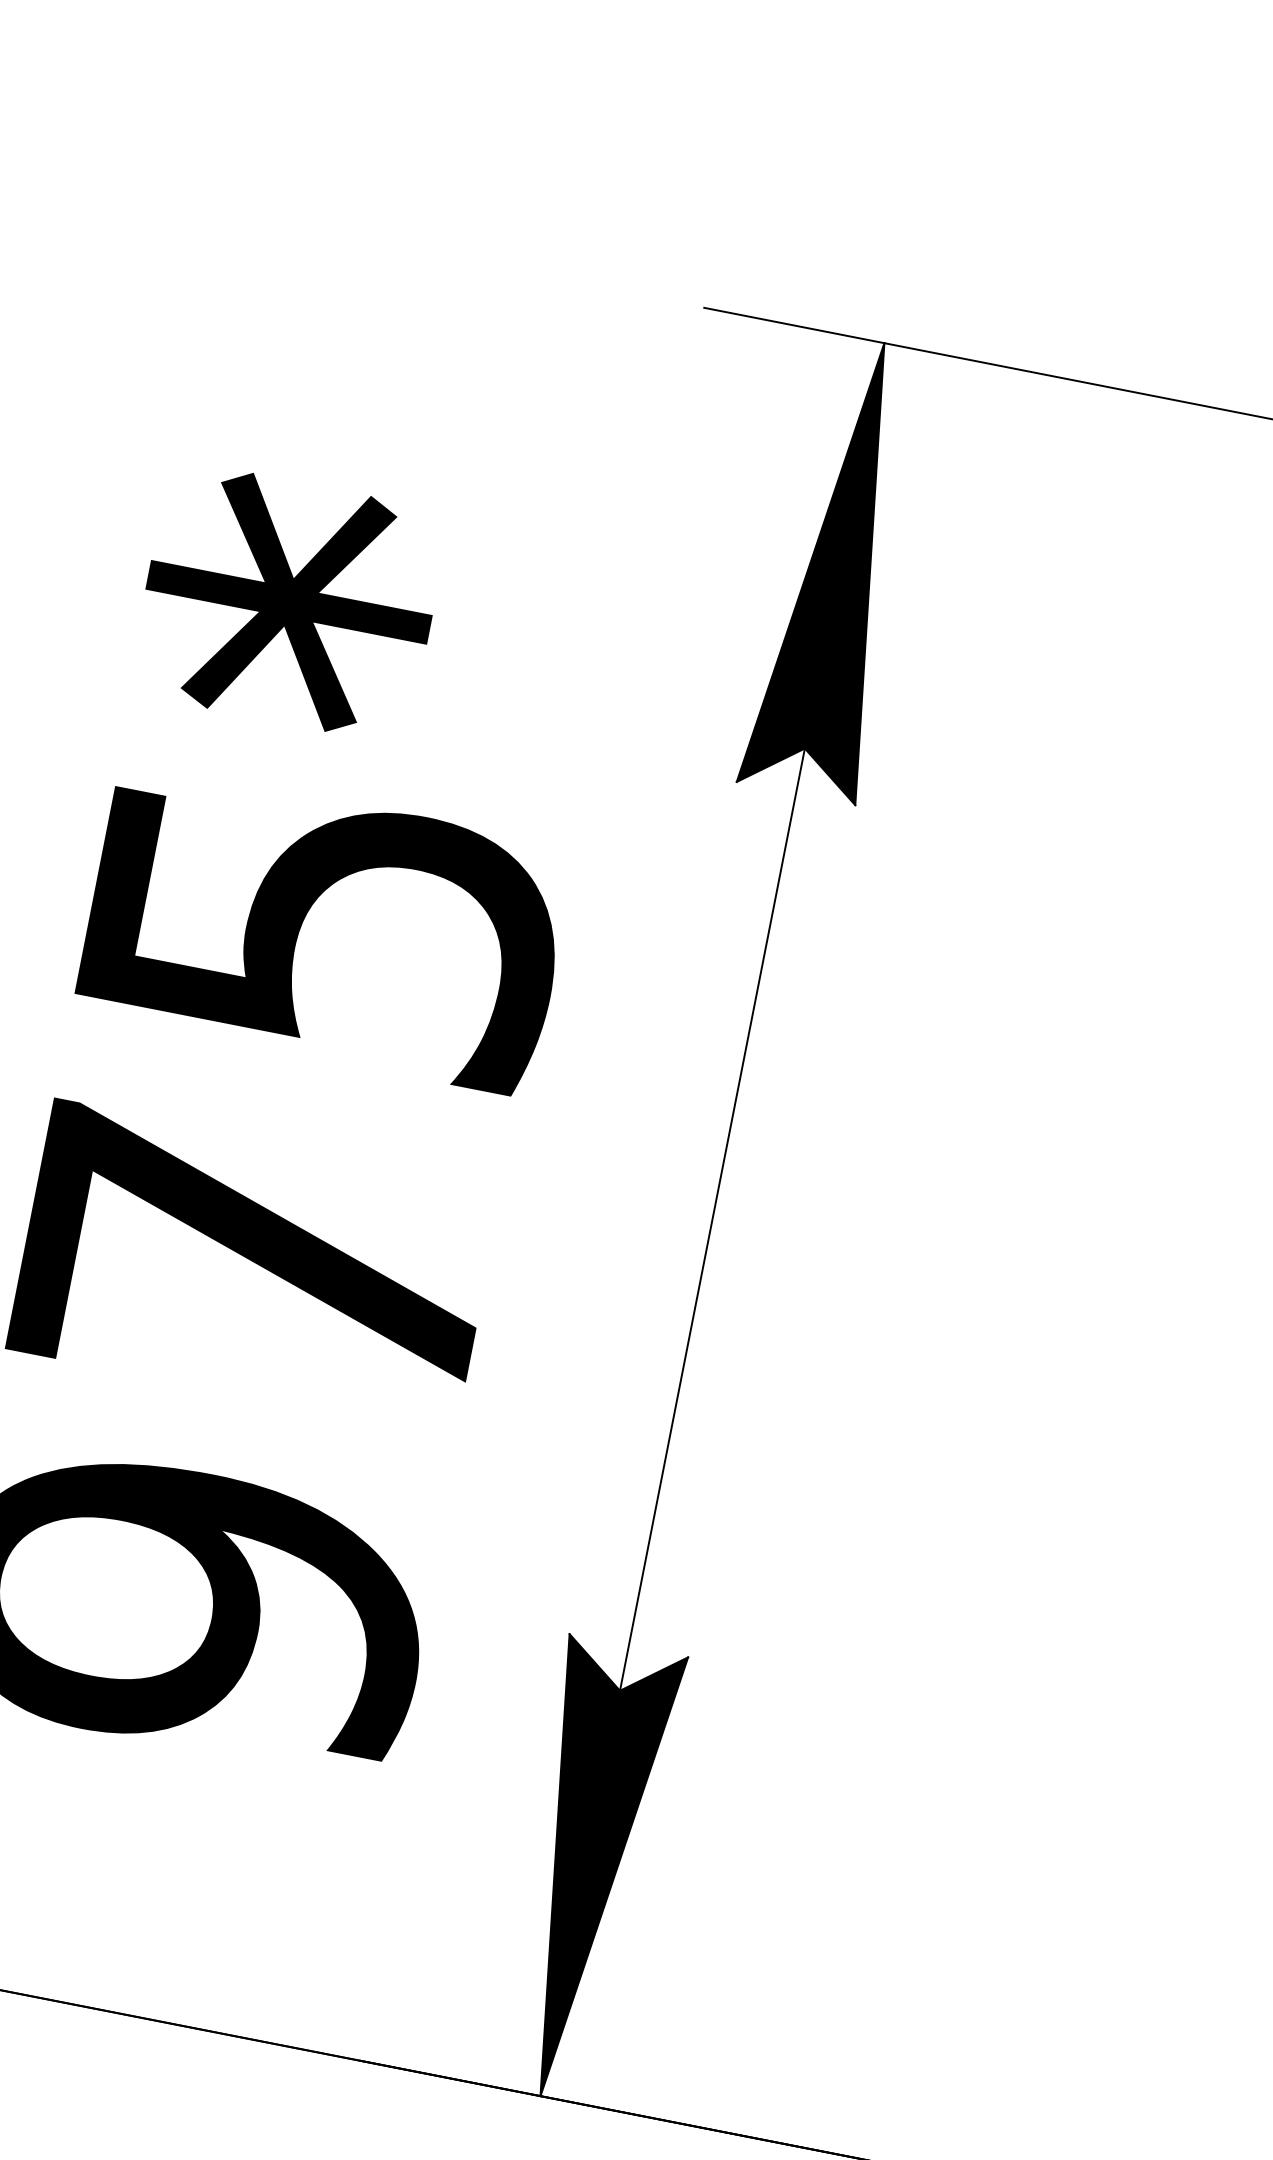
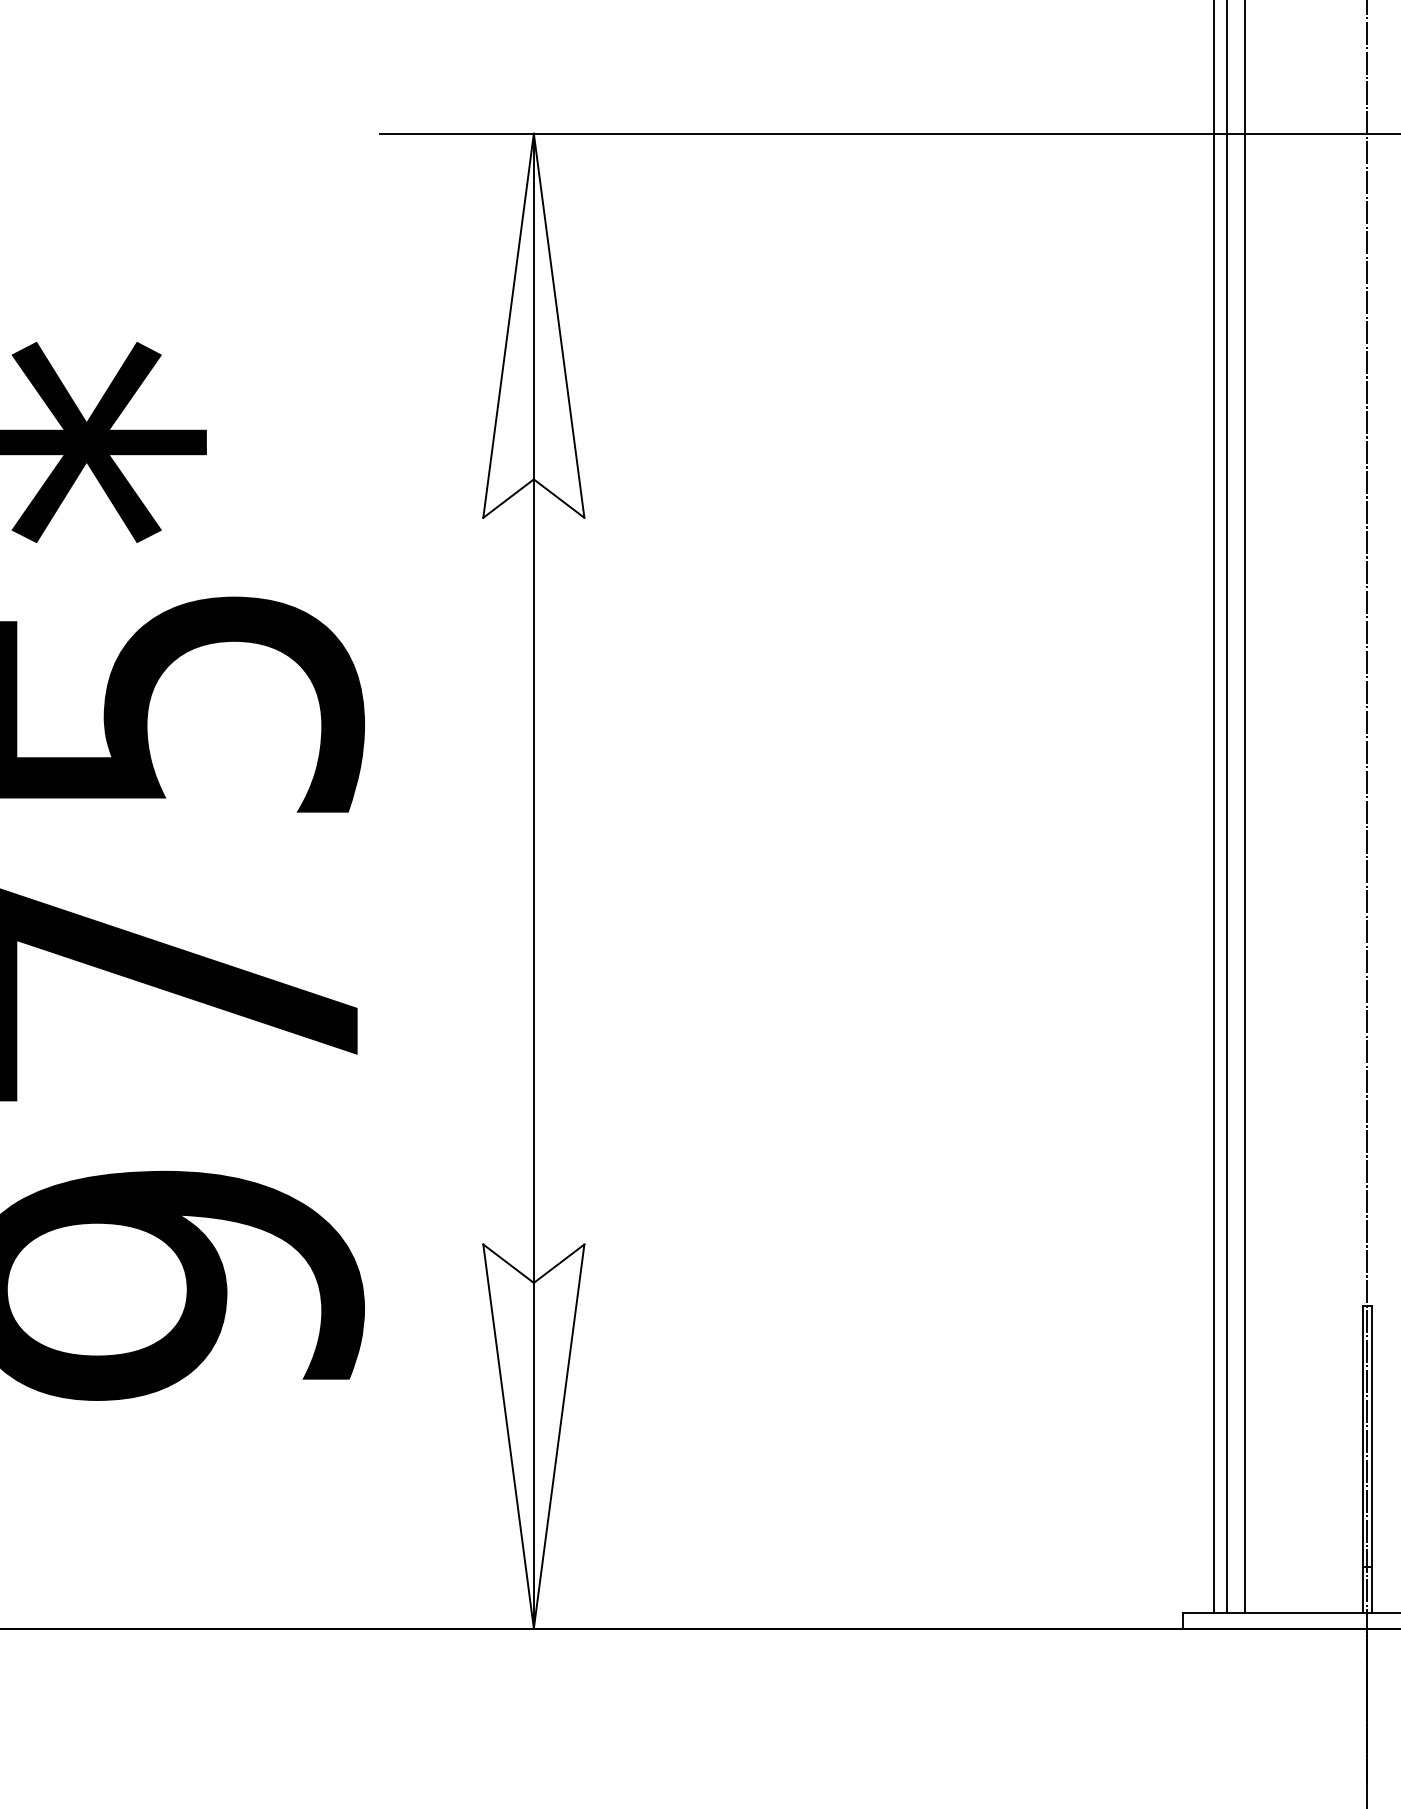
fill: (839, 567) -> (533, 325), removed
fill: (584, 1870) -> (533, 1436), removed

